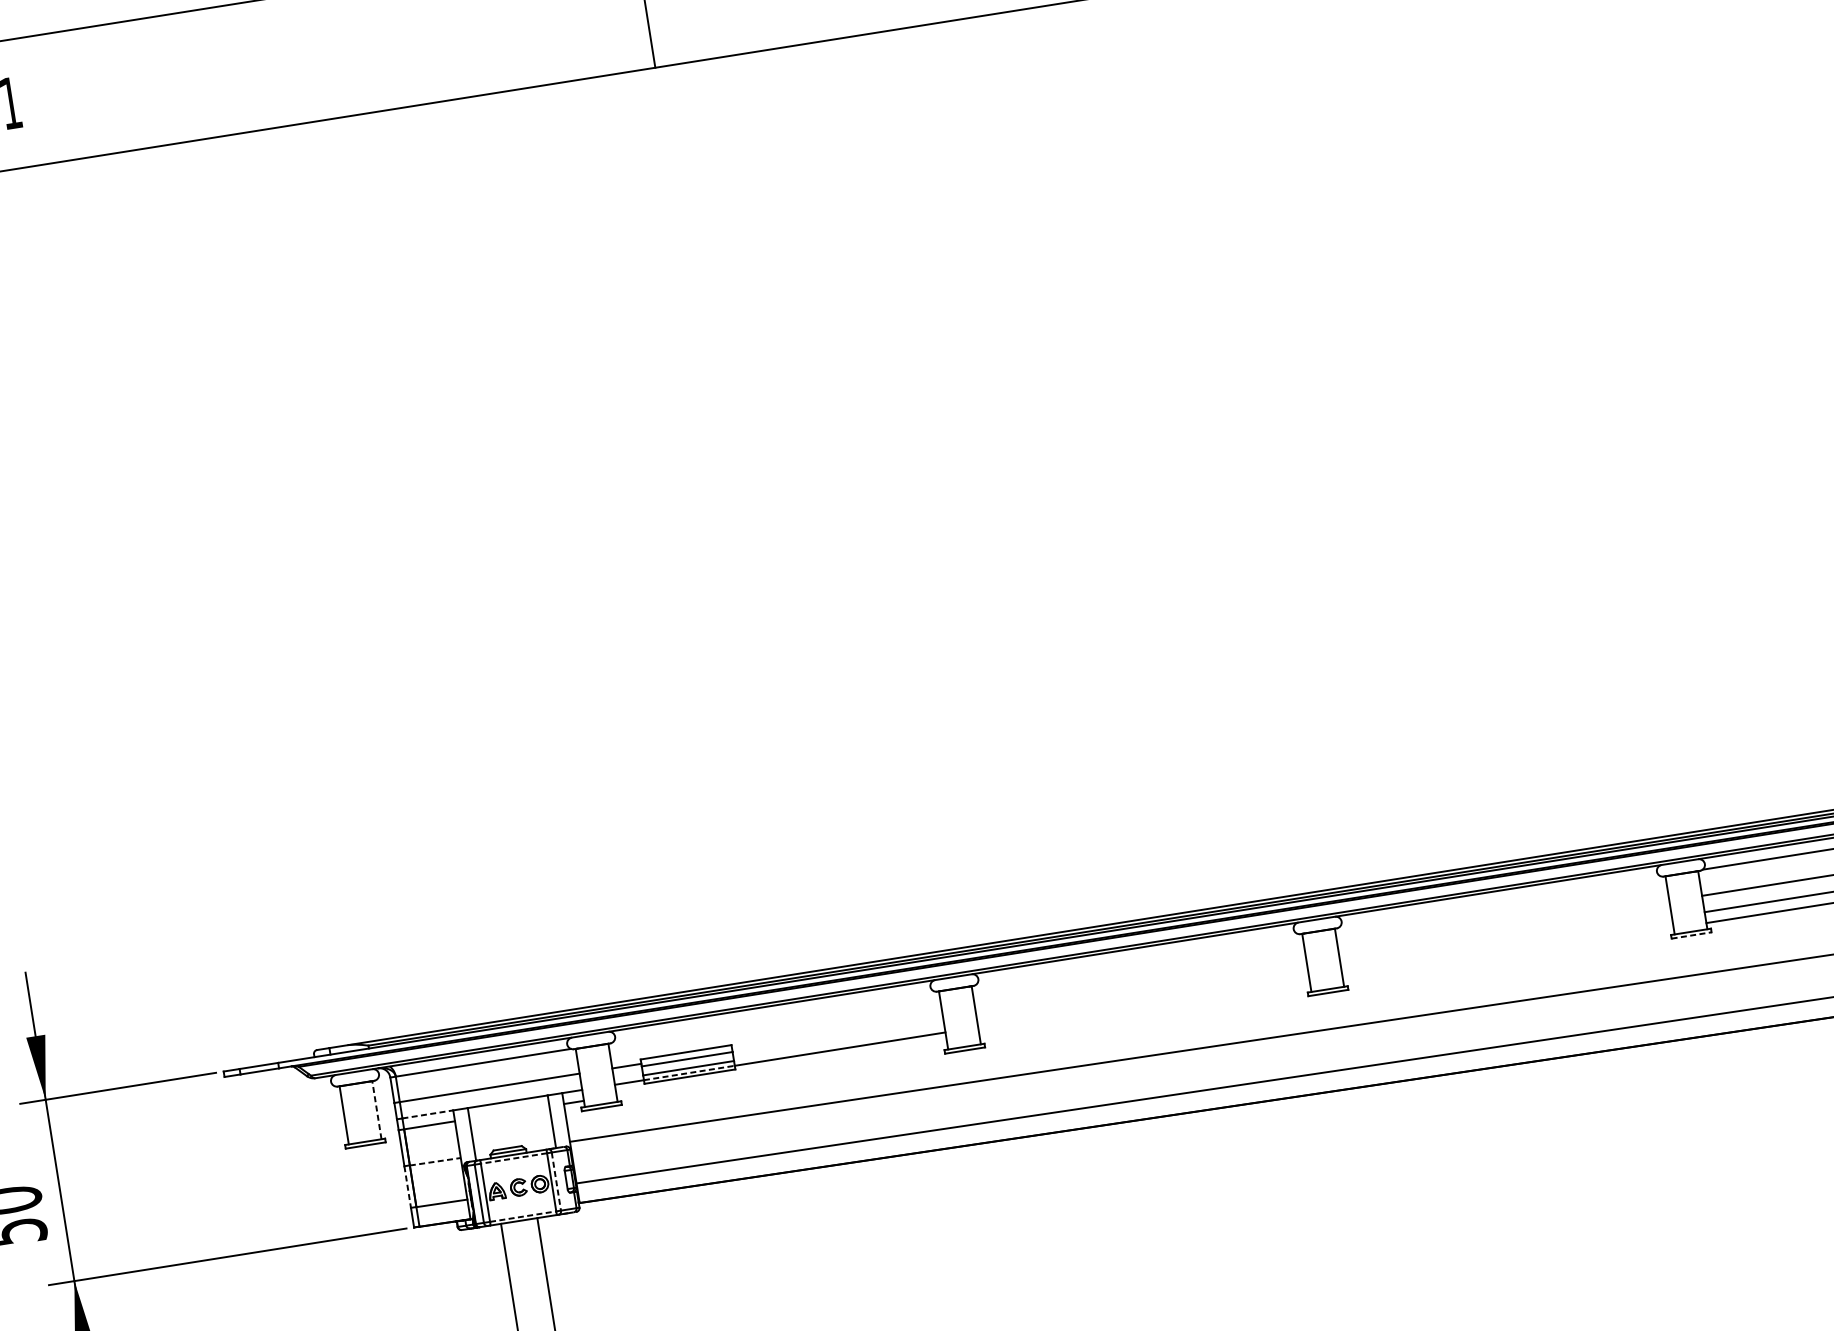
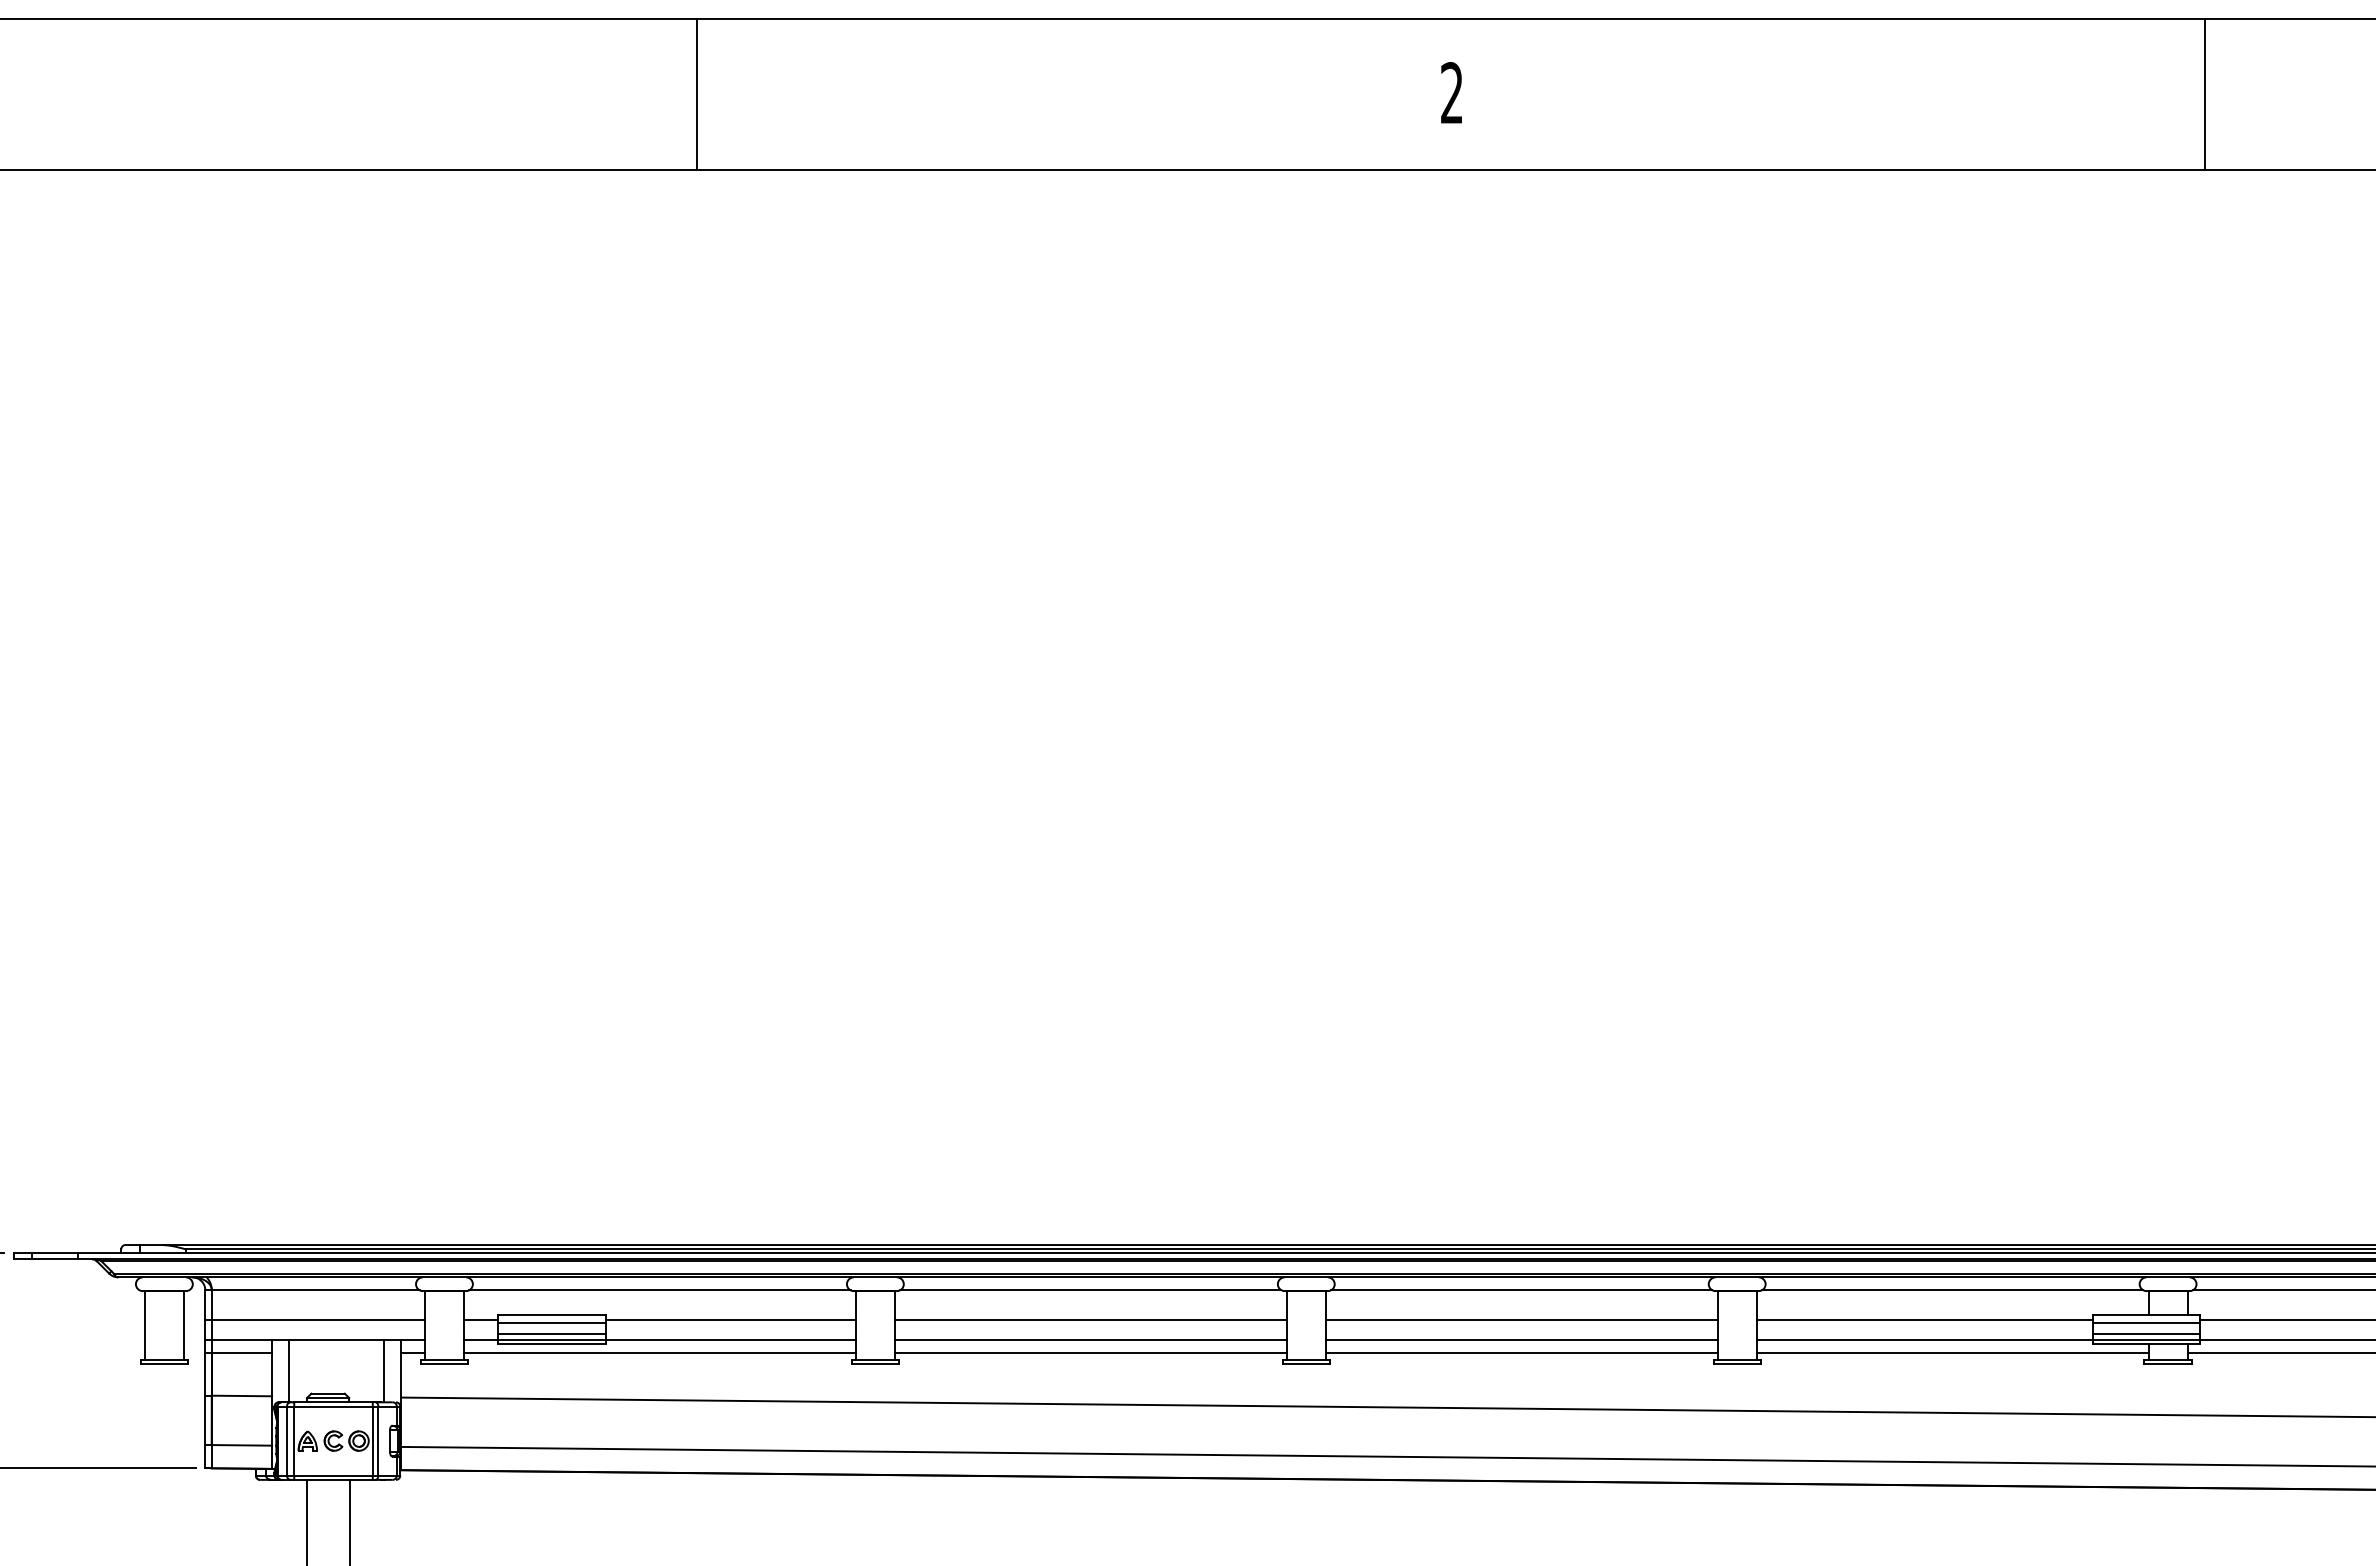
line: (1499, 901) -> (1521, 1290), added
line: (1503, 927) -> (1521, 1320), added
line: (1691, 935) -> (1737, 1364), dashed -> solid
line: (1506, 943) -> (1521, 1339), added
line: (1508, 954) -> (1521, 1352), added
line: (1136, 959) -> (1090, 1290), added
line: (1140, 984) -> (1090, 1320), added
line: (1143, 1000) -> (1090, 1339), added
line: (1144, 1011) -> (1090, 1352), added
line: (773, 1017) -> (659, 1290), added
line: (837, 1032) -> (730, 1320), added
line: (781, 1069) -> (659, 1352), added
line: (689, 1072) -> (552, 1339), dashed -> solid
line: (376, 1110) -> (183, 1325), dashed -> solid
line: (428, 1114) -> (242, 1339), dashed -> solid
line: (513, 1158) -> (333, 1406), dashed -> solid
line: (435, 1162) -> (242, 1396), dashed -> solid
line: (556, 1181) -> (378, 1441), dashed -> solid
line: (407, 1187) -> (205, 1420), dashed -> solid
line: (523, 1216) -> (334, 1475), dashed -> solid

